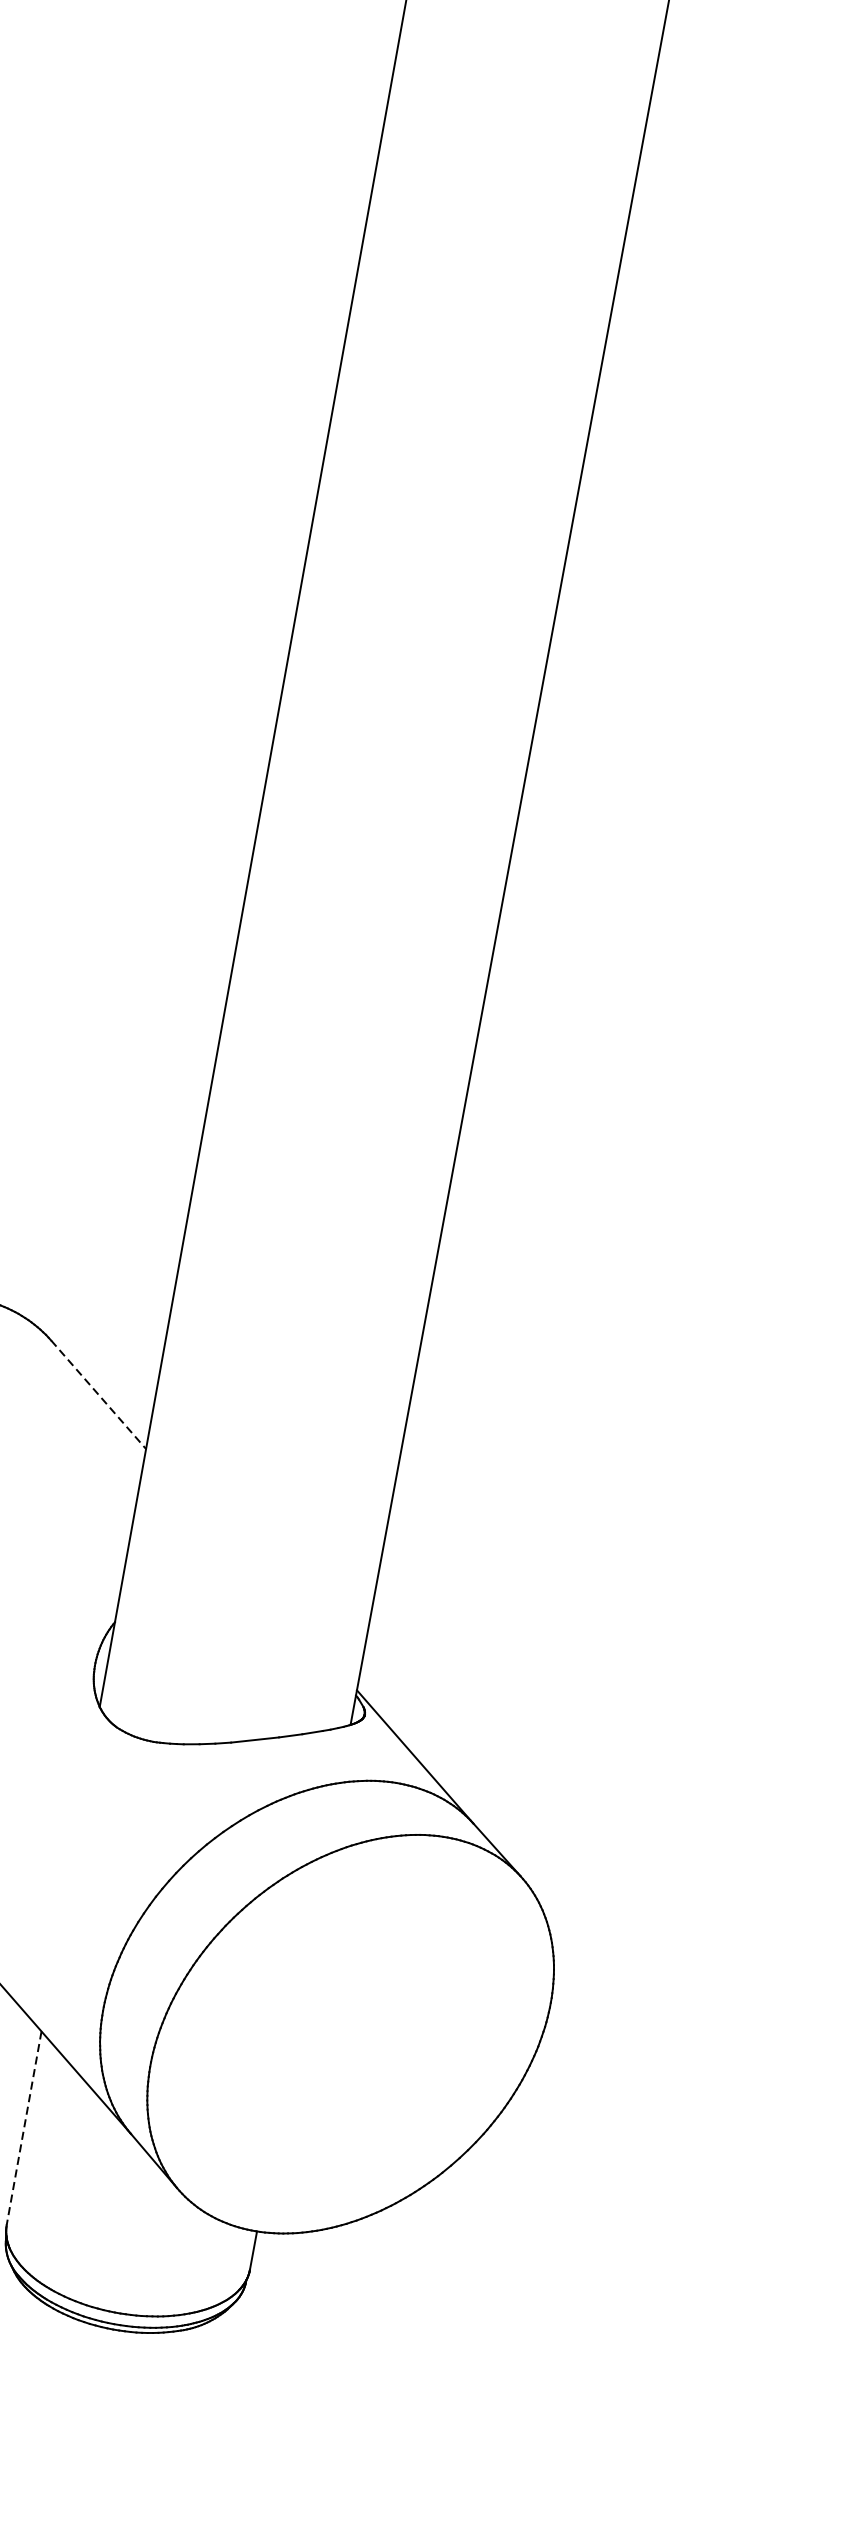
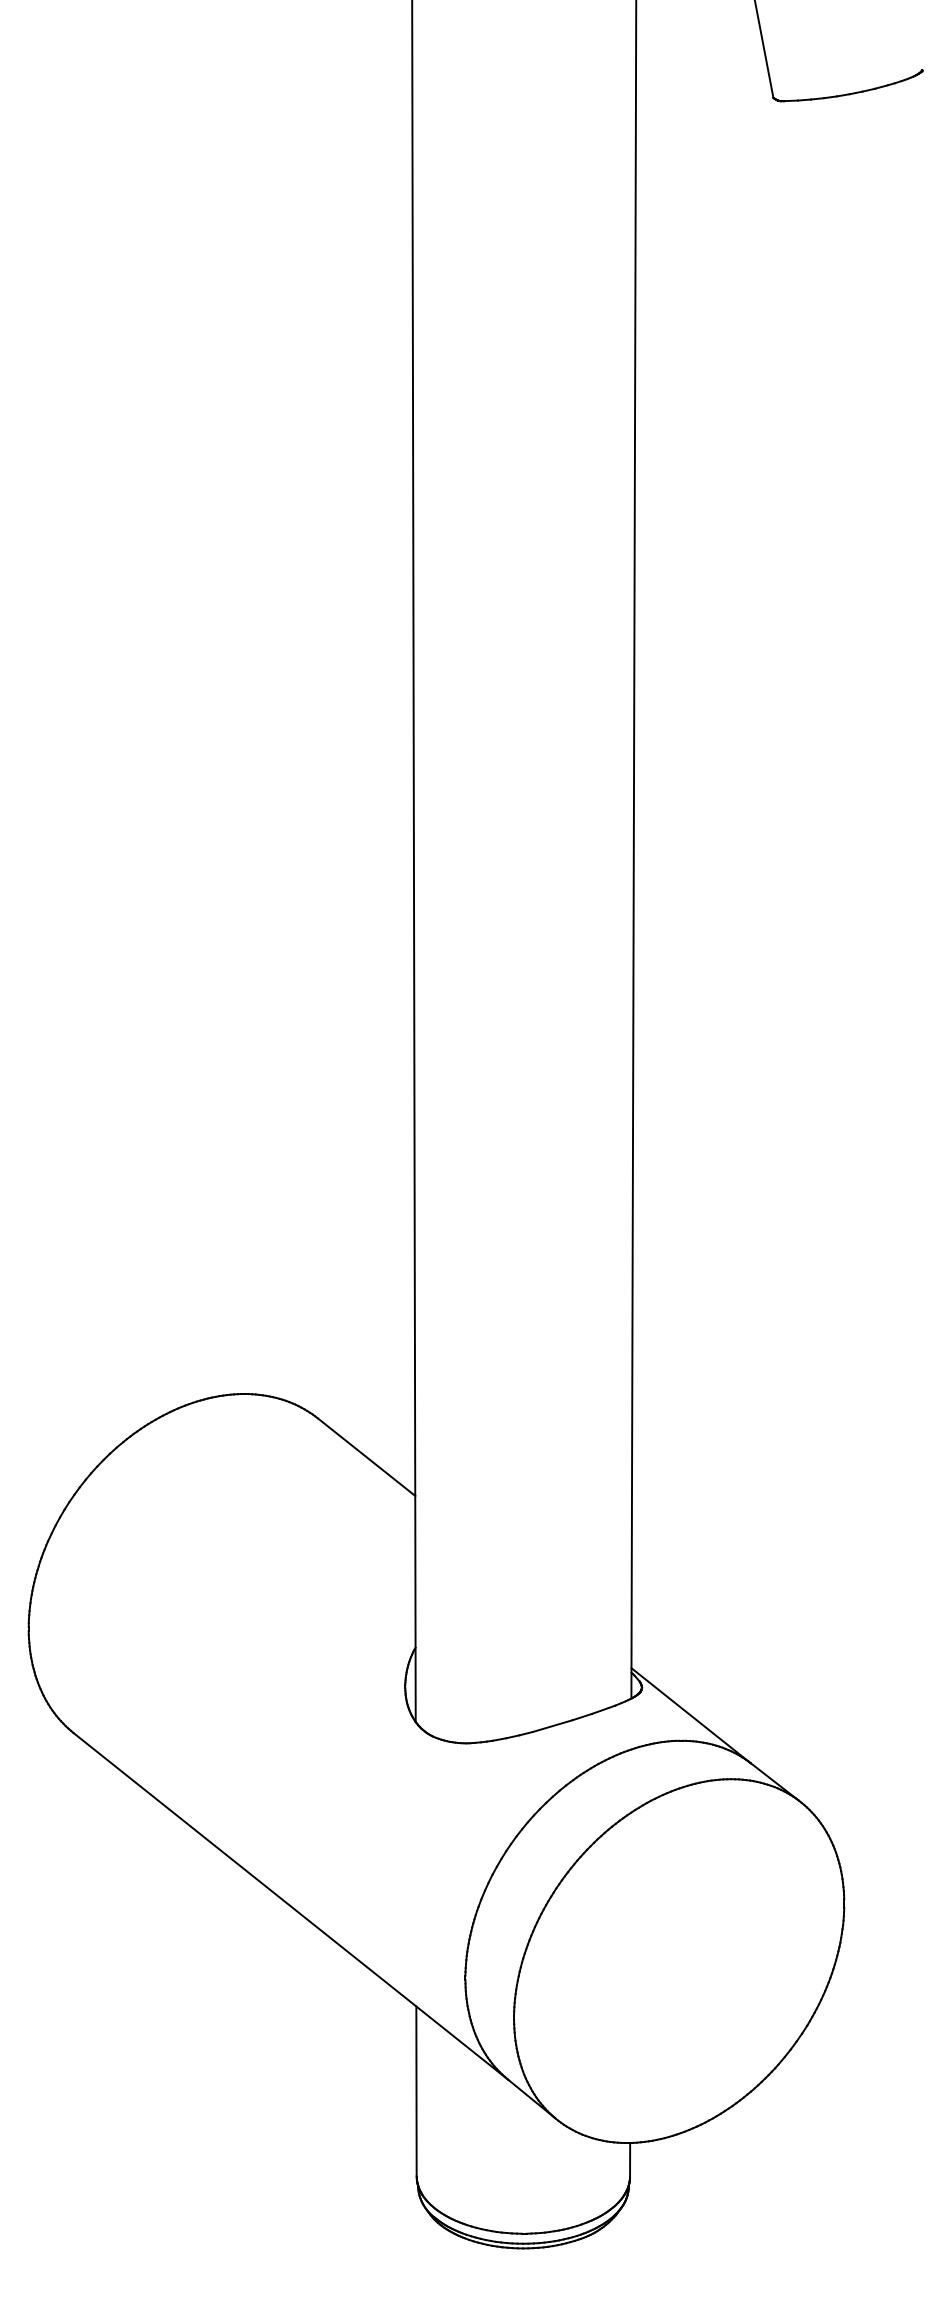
line: (98, 1395) -> (366, 1457), dashed -> solid
line: (24, 2128) -> (416, 2091), dashed -> solid

